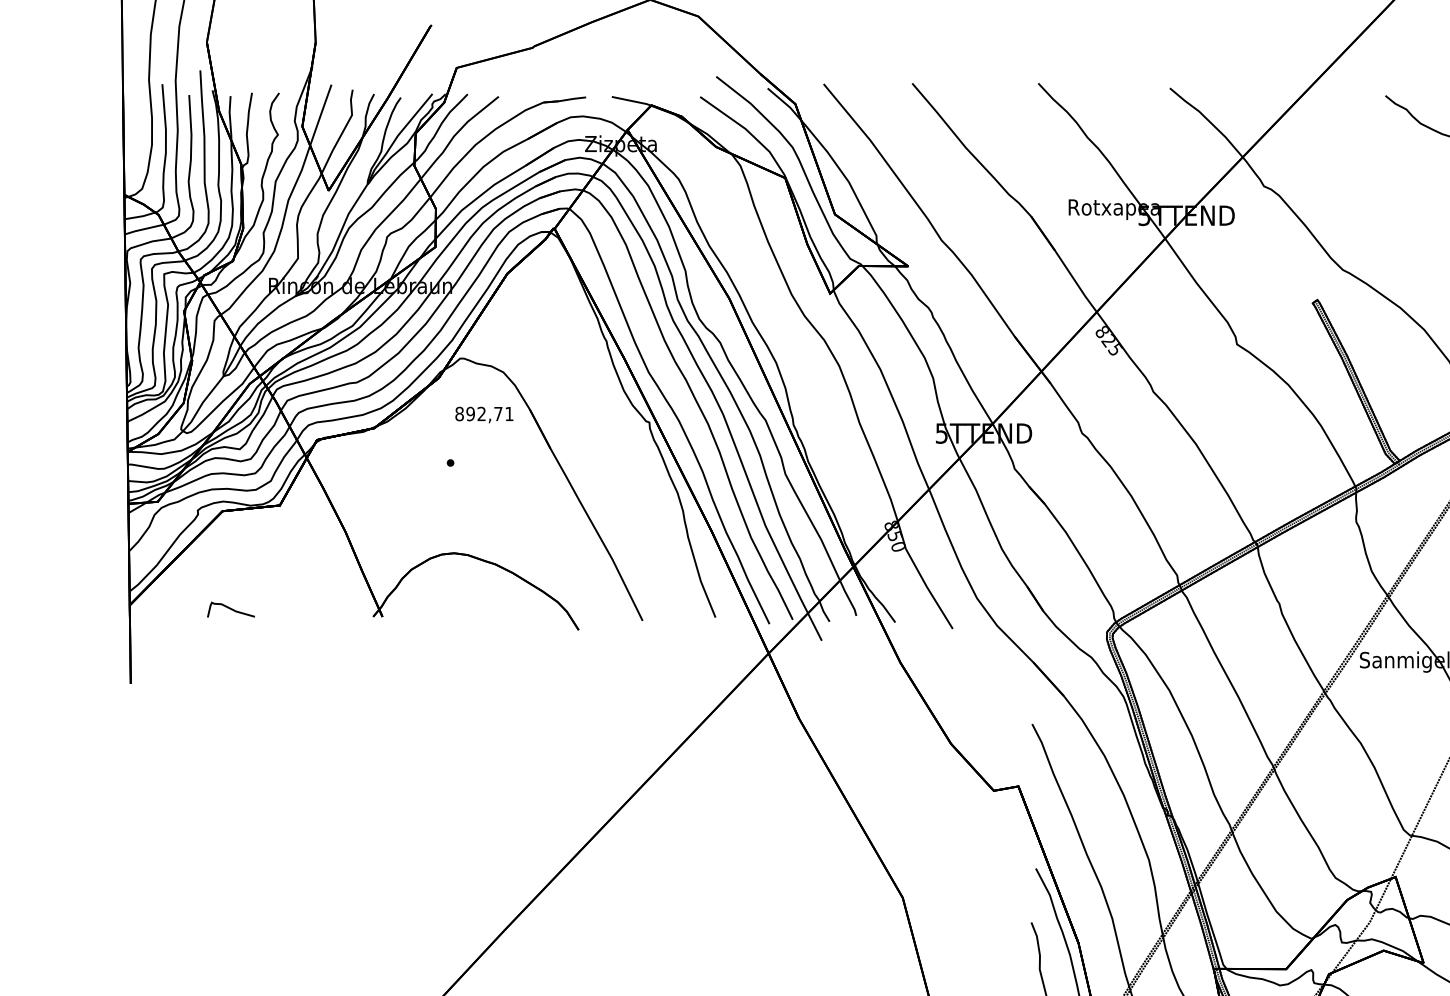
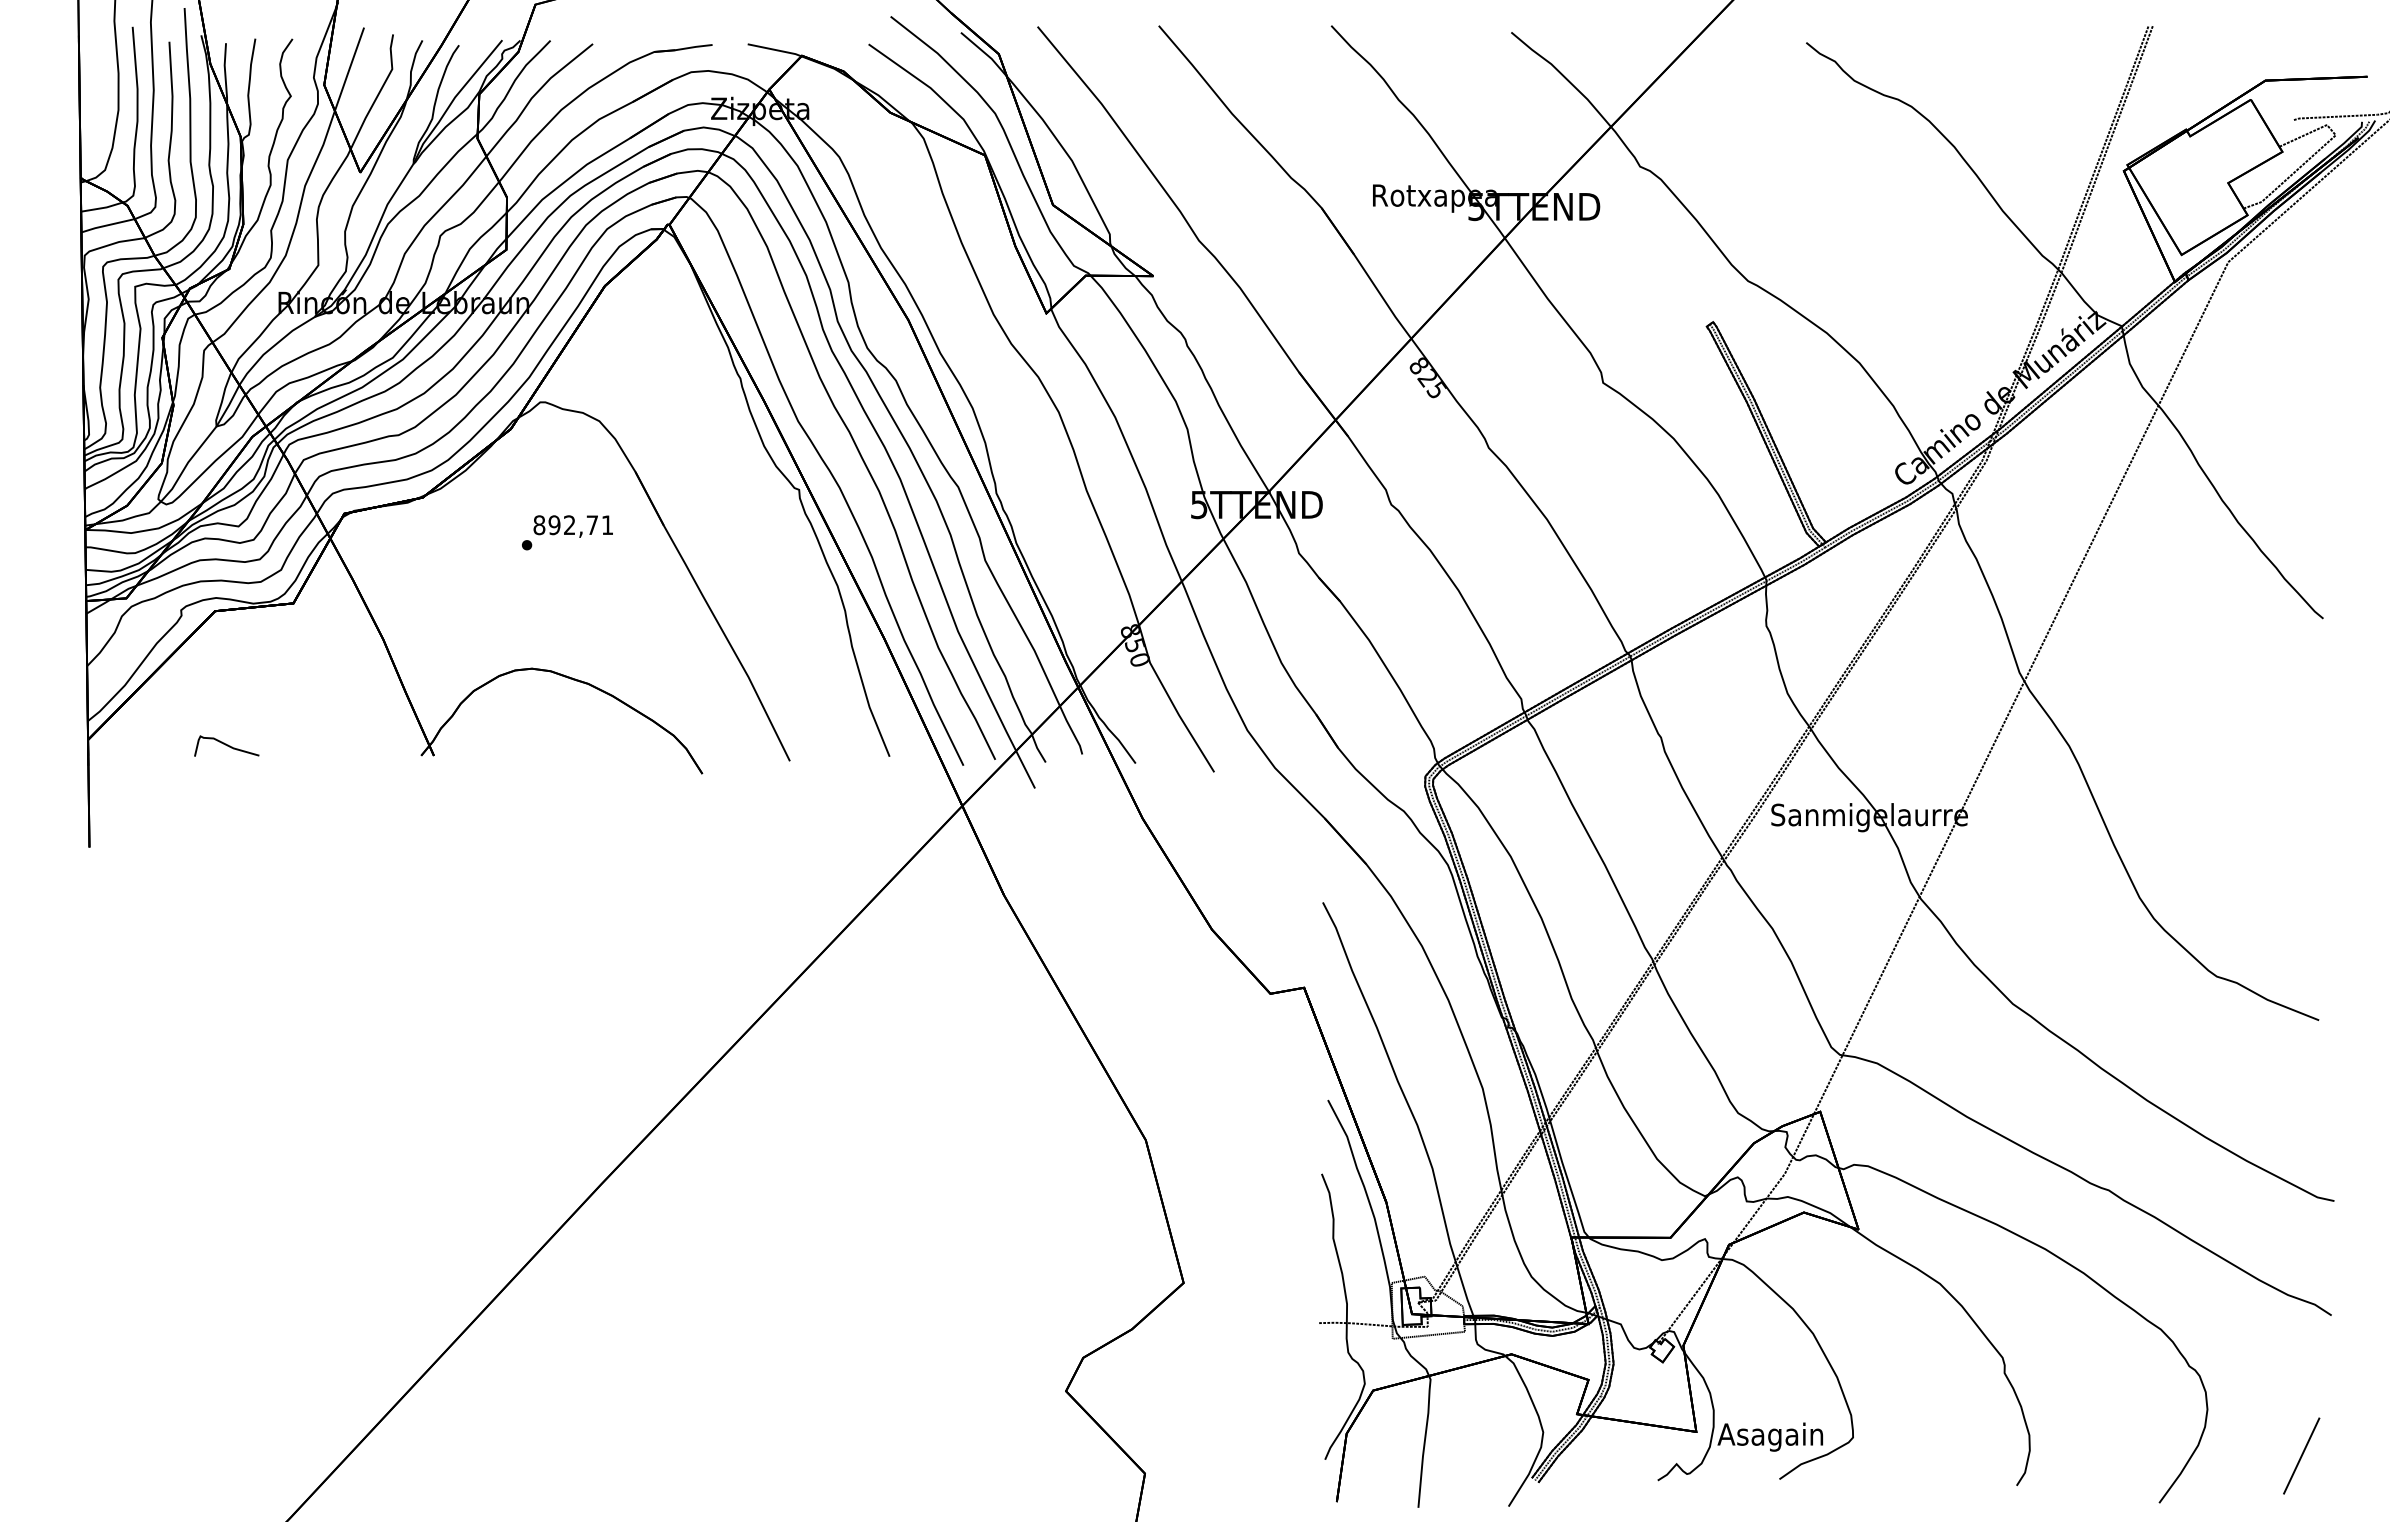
text: (483, 414) -> (572, 526), moved

